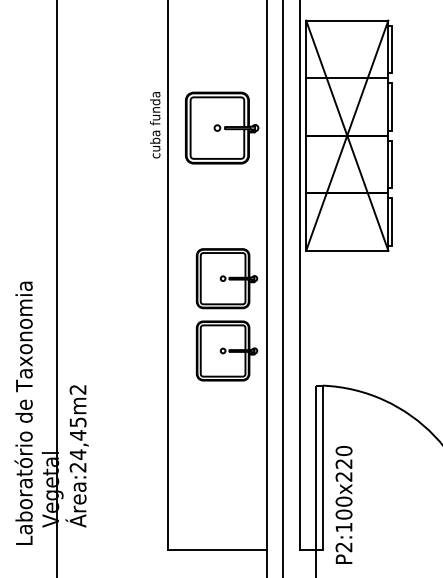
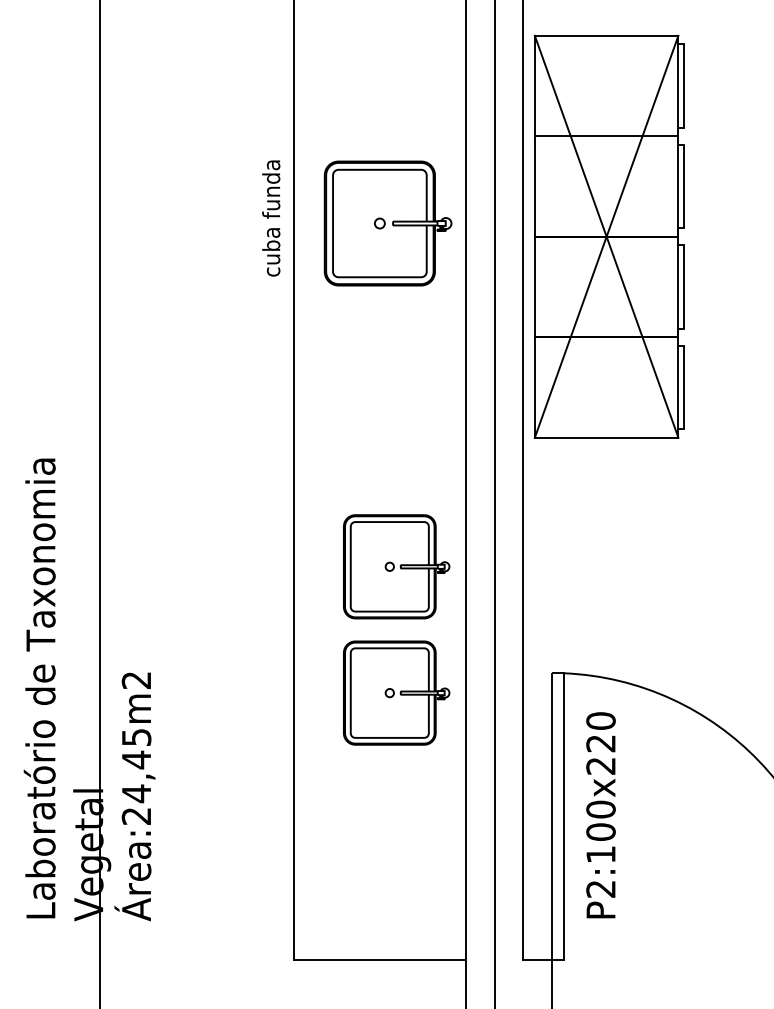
part: (226, 314) -> (395, 629), moved
text: (23, 412) -> (39, 686), moved
text: (343, 504) -> (600, 814), moved

